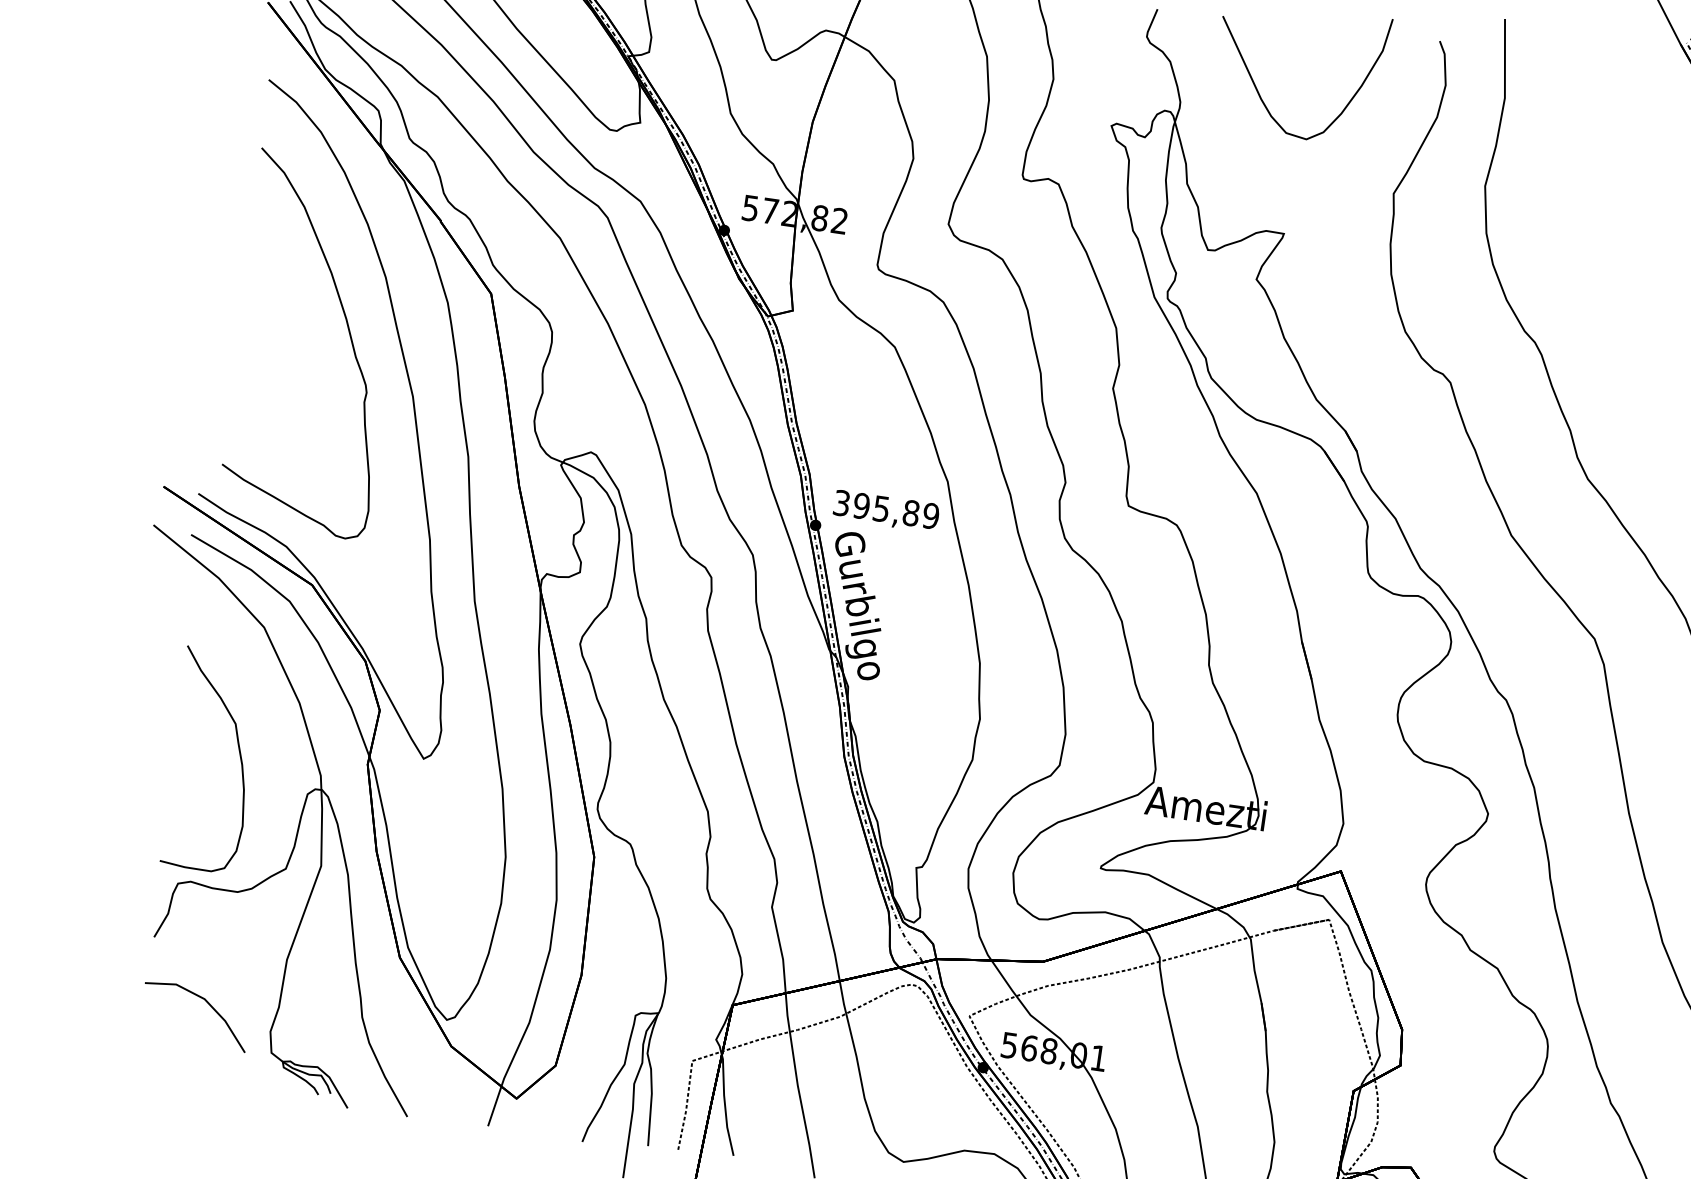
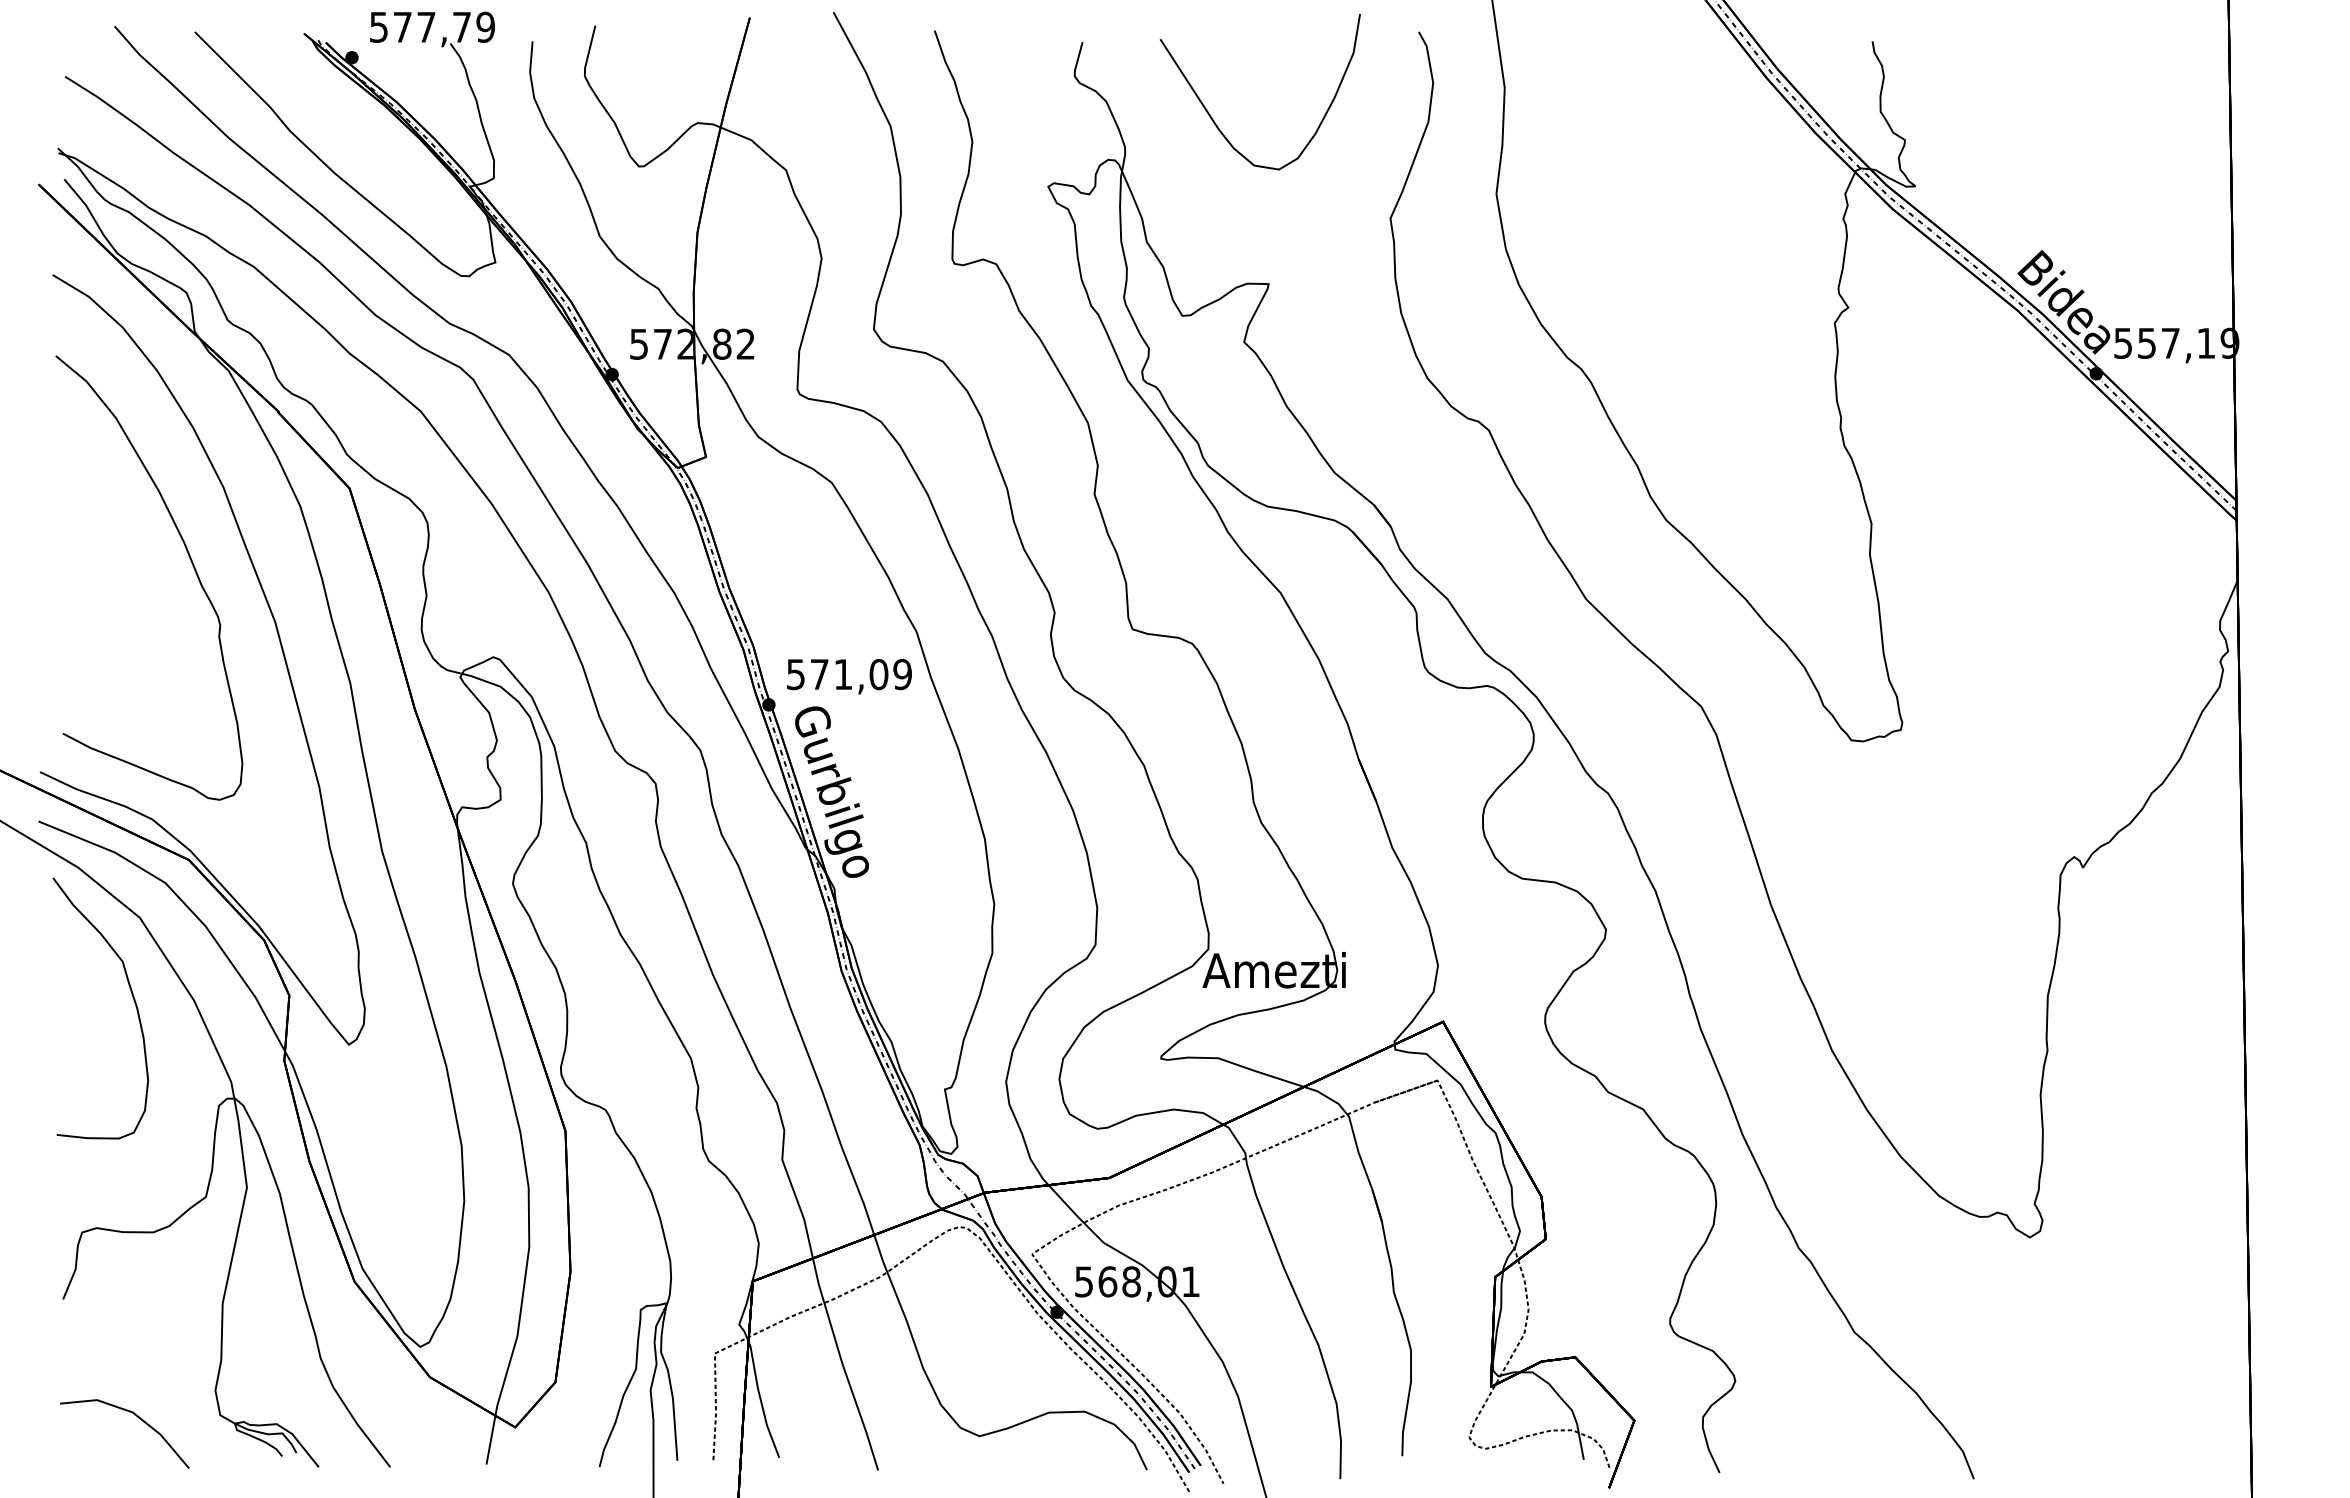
text: (876, 508) -> (837, 674), 395,89 -> 571,09
curve: (239, 755) -> (132, 997), moved
line: (208, 1004) -> (138, 1418), moved

